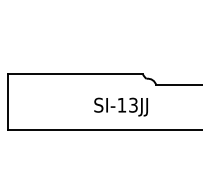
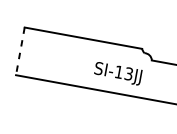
line: (7, 102) -> (20, 51), solid -> dashed

